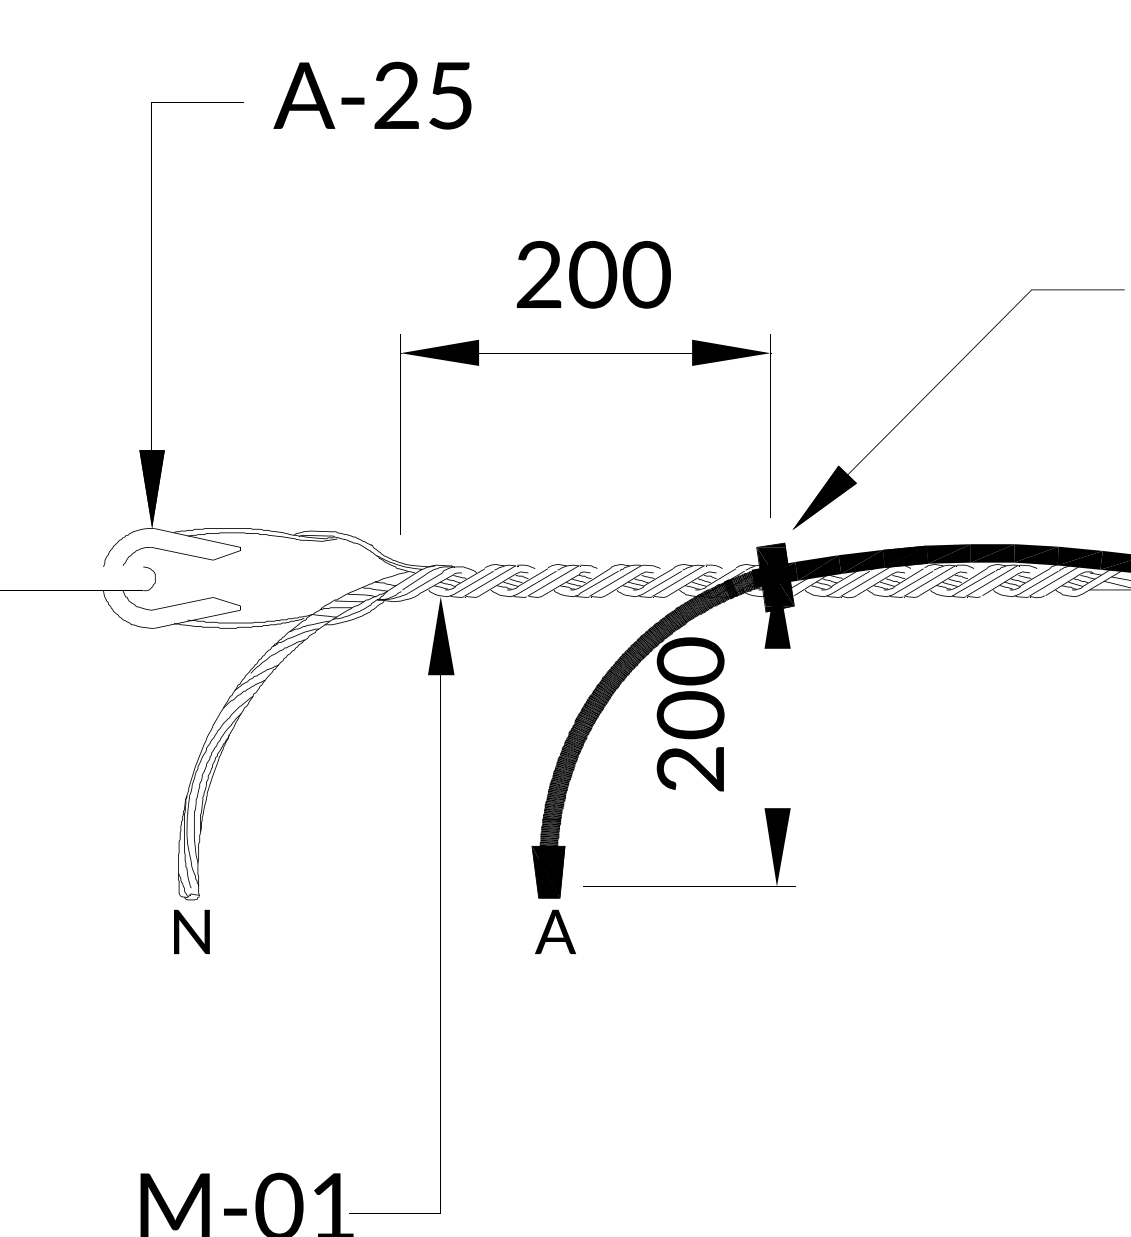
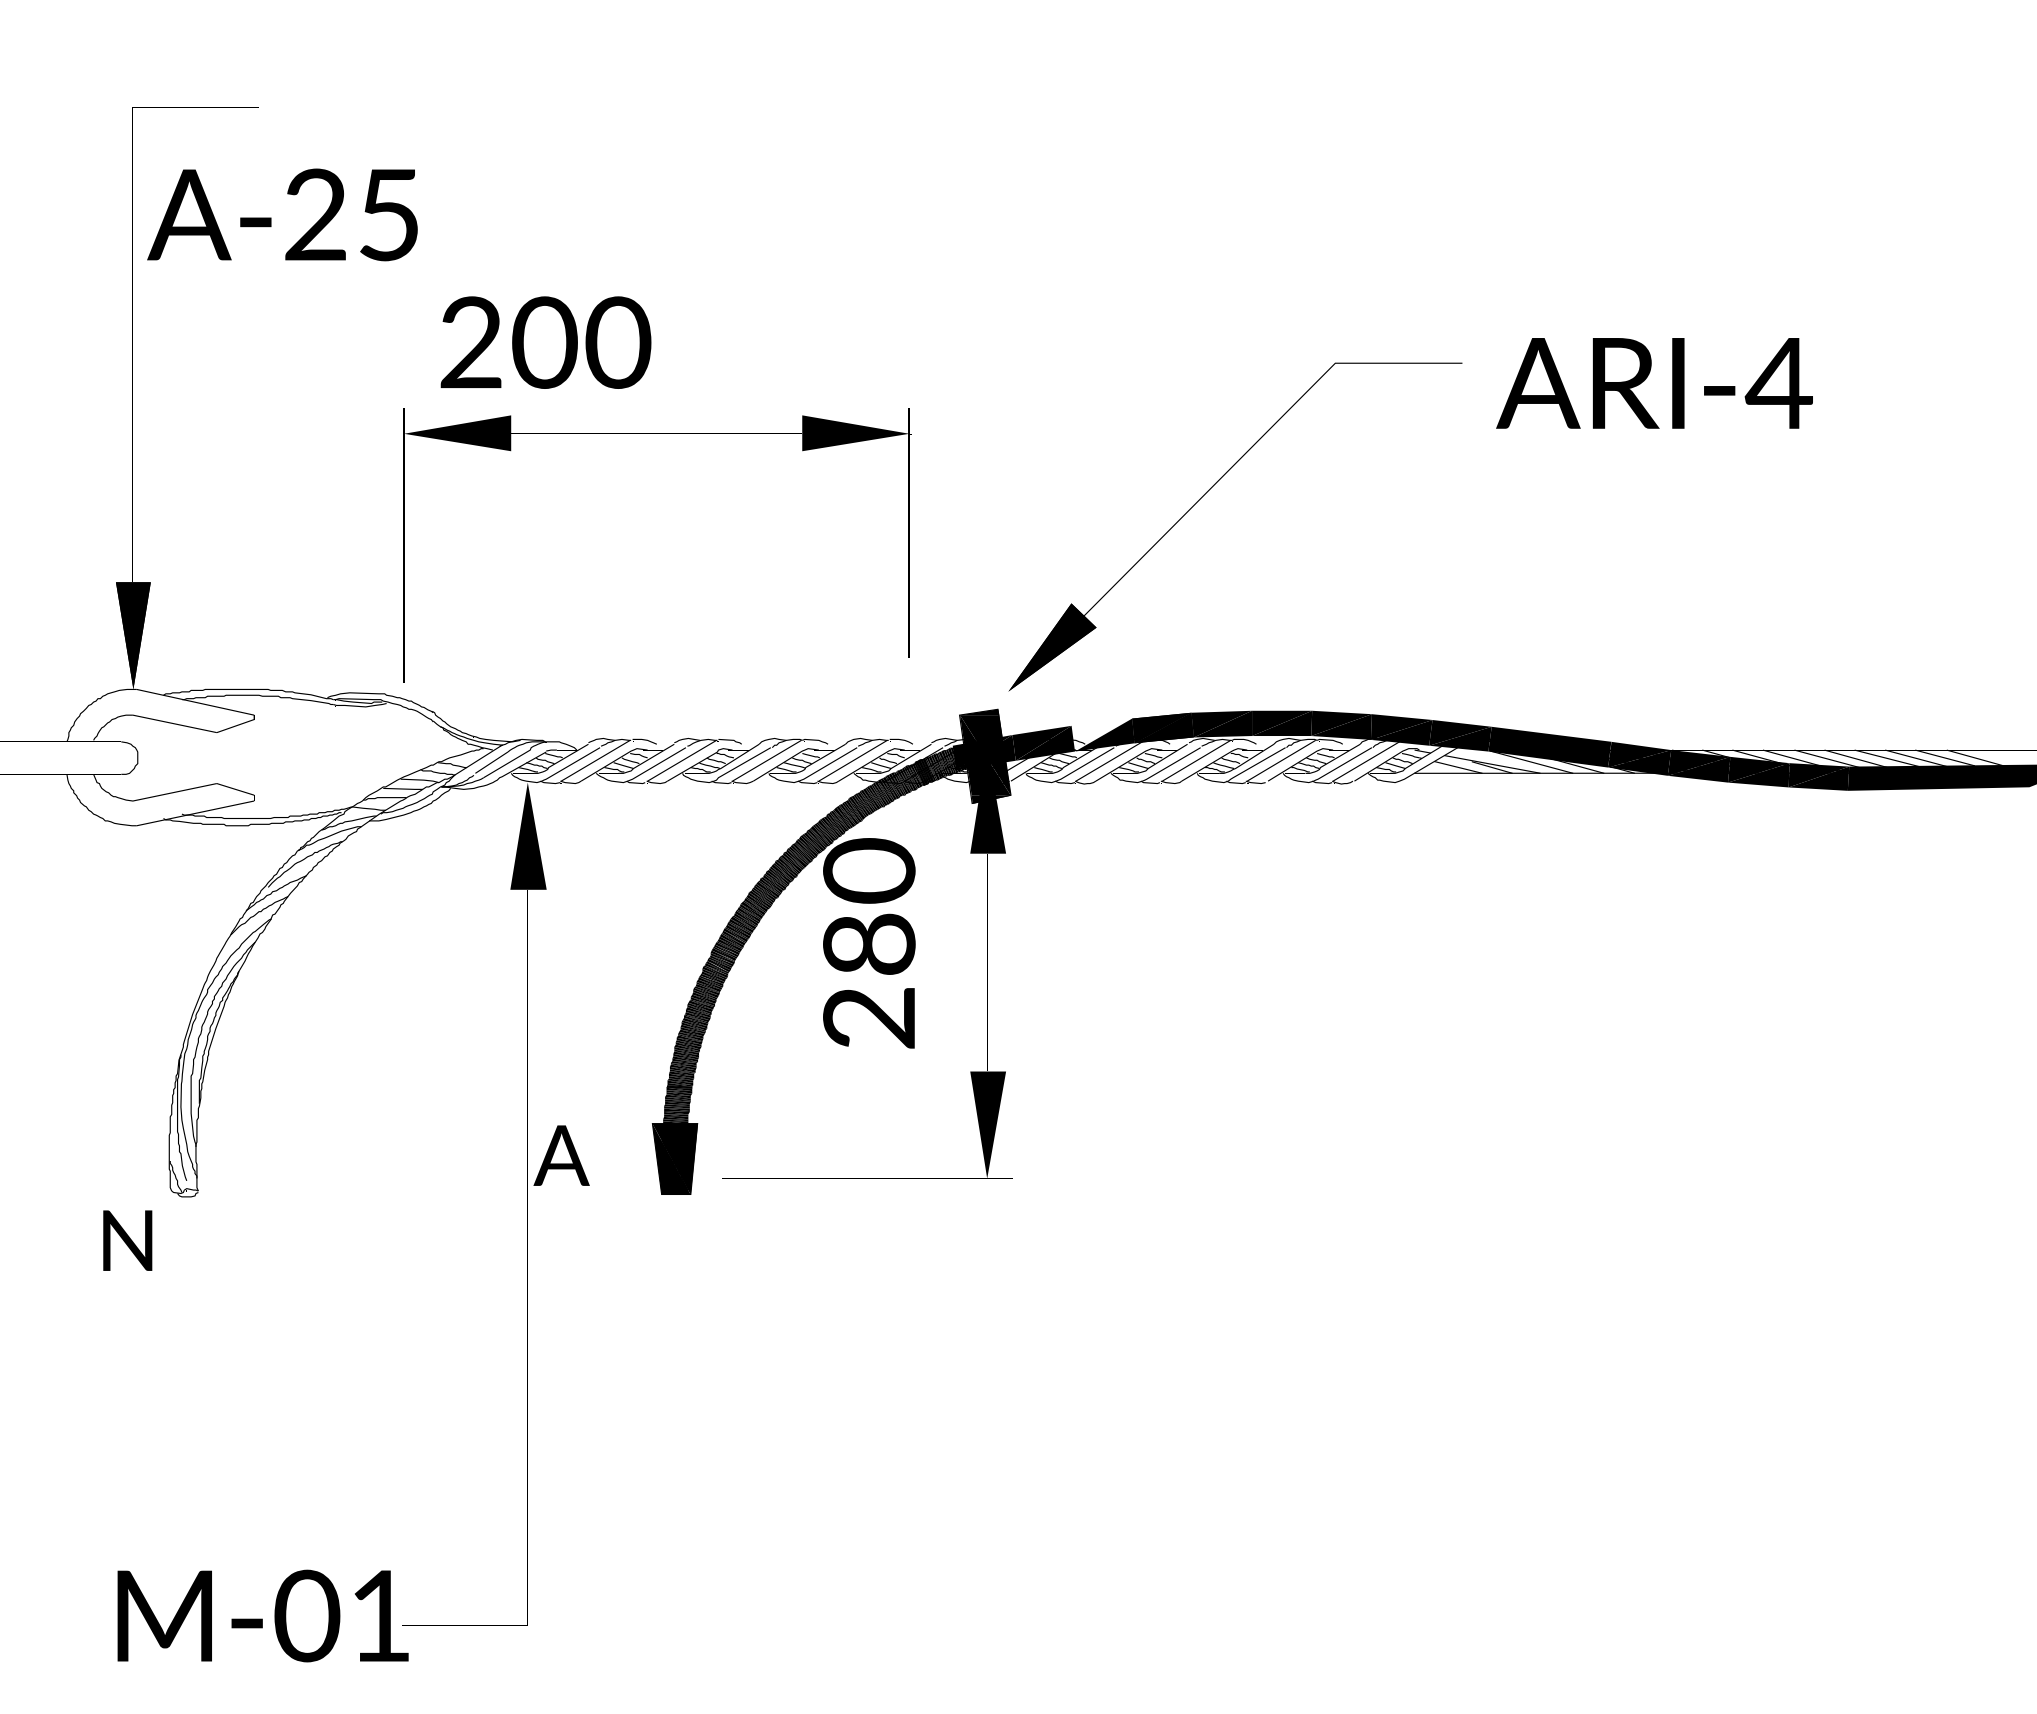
text: (372, 95) -> (282, 214), moved
text: (593, 274) -> (545, 342), moved
part: (586, 352) -> (657, 433), moved
fill: (860, 561) -> (1101, 734), removed
text: (690, 715) -> (869, 944), 200 -> 280
text: (191, 931) -> (127, 1240), moved
text: (555, 931) -> (561, 1155), moved

